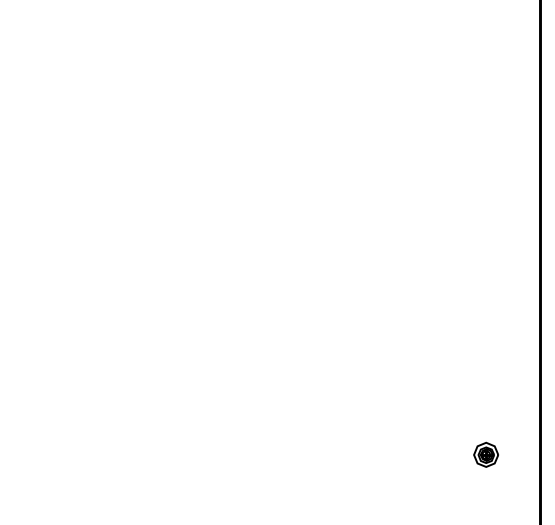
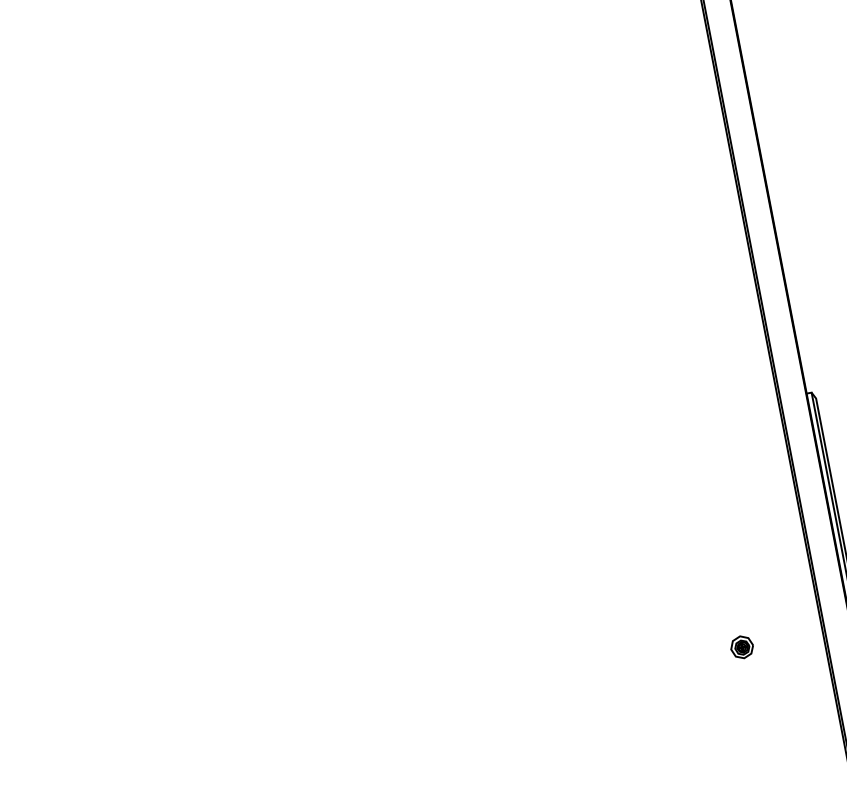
part: (485, 454) -> (741, 647), size x0.6

